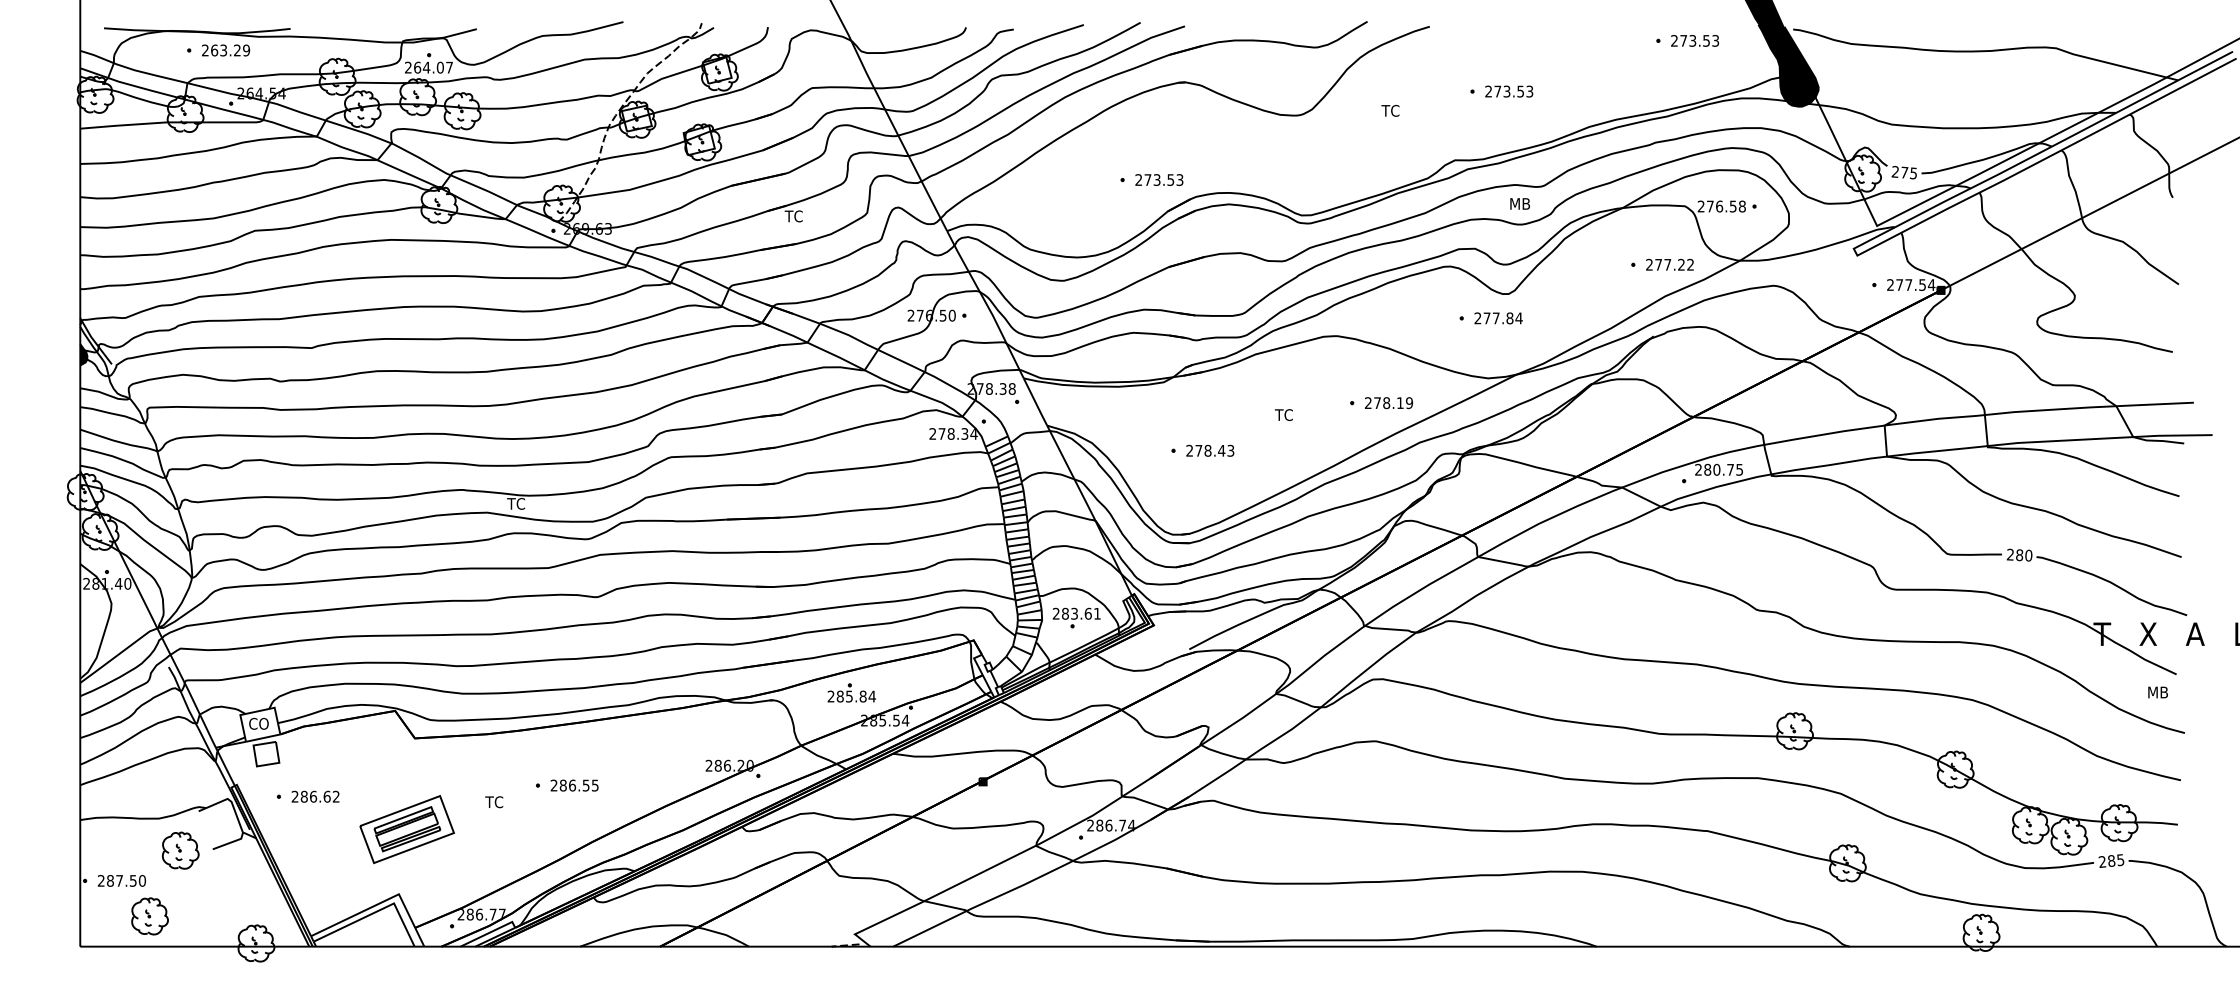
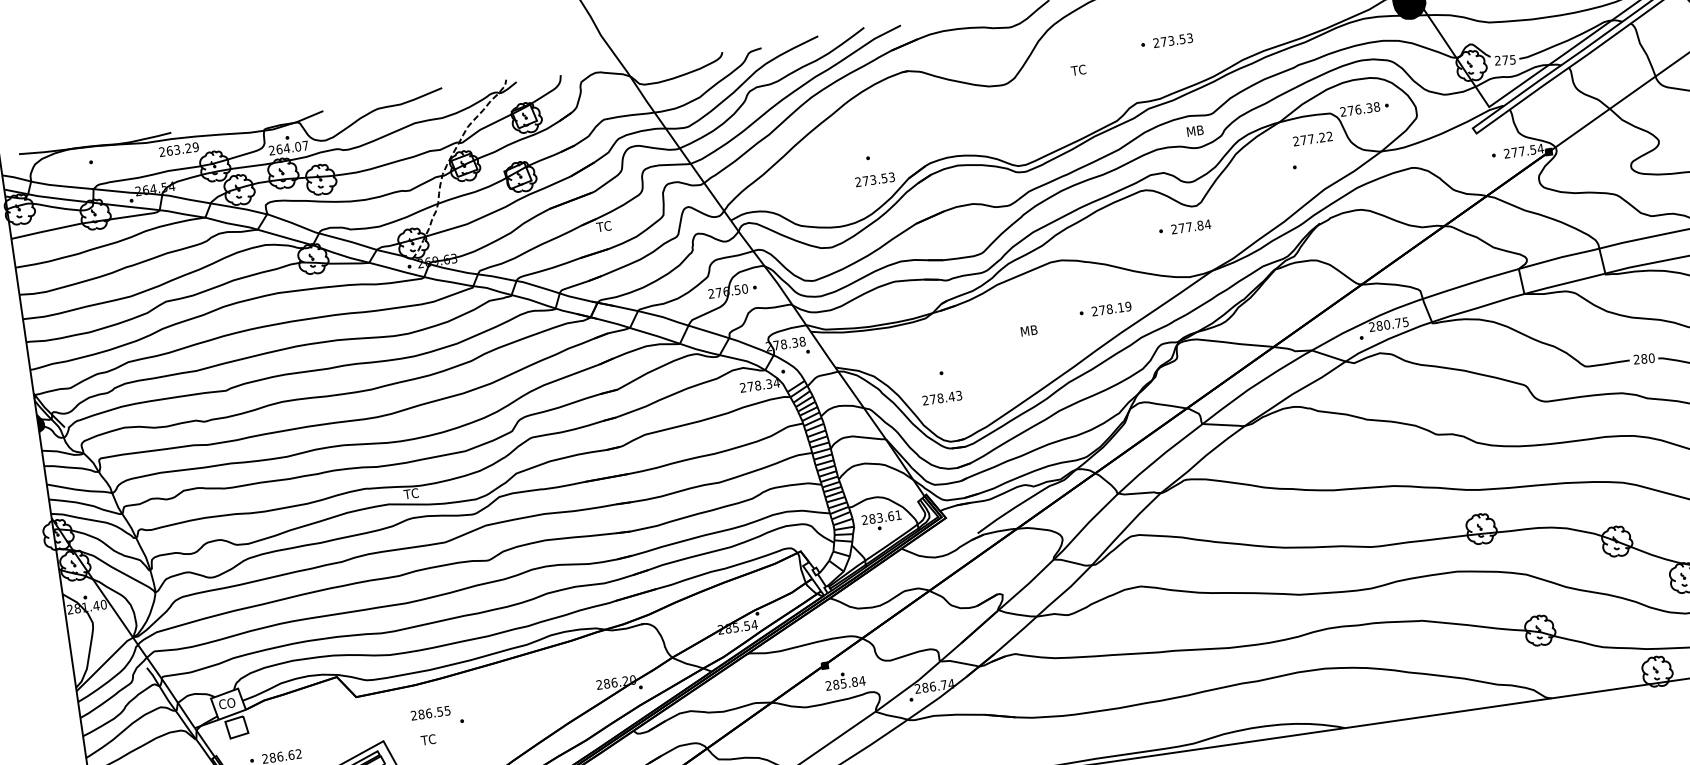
text: (226, 50) -> (179, 149), moved
text: (1159, 179) -> (875, 179), moved
text: (1733, 205) -> (1369, 107), 276.58 -> 276.38
text: (1669, 264) -> (1312, 138), moved
text: (1285, 415) -> (1028, 331), TC -> MB
text: (1210, 450) -> (942, 397), moved
part: (851, 692) -> (844, 680), moved
text: (574, 785) -> (430, 713), moved

